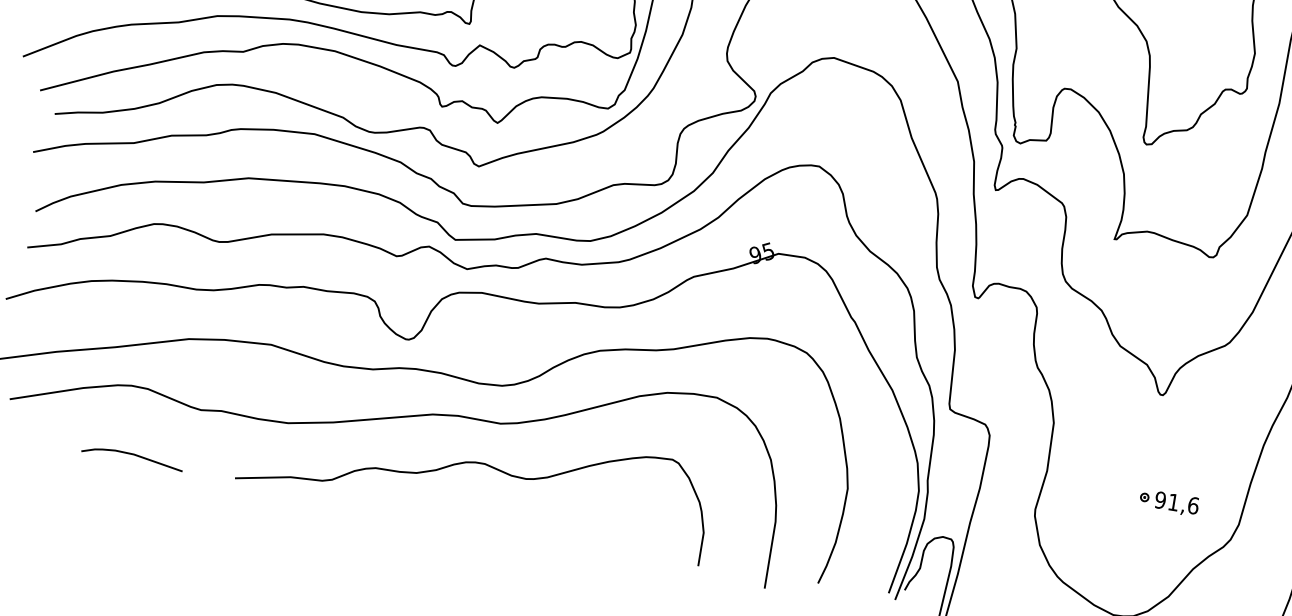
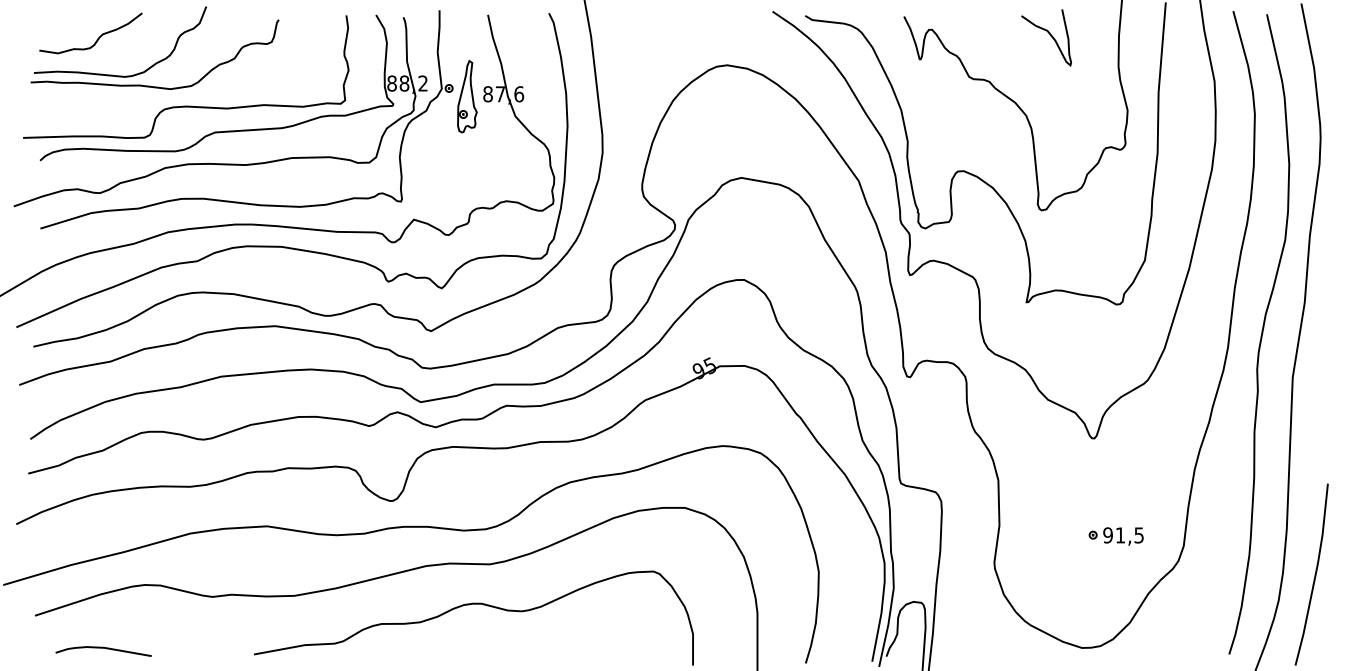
curve: (132, 455) -> (103, 648), moved
text: (1193, 505) -> (1139, 535), 91,6 -> 91,5

